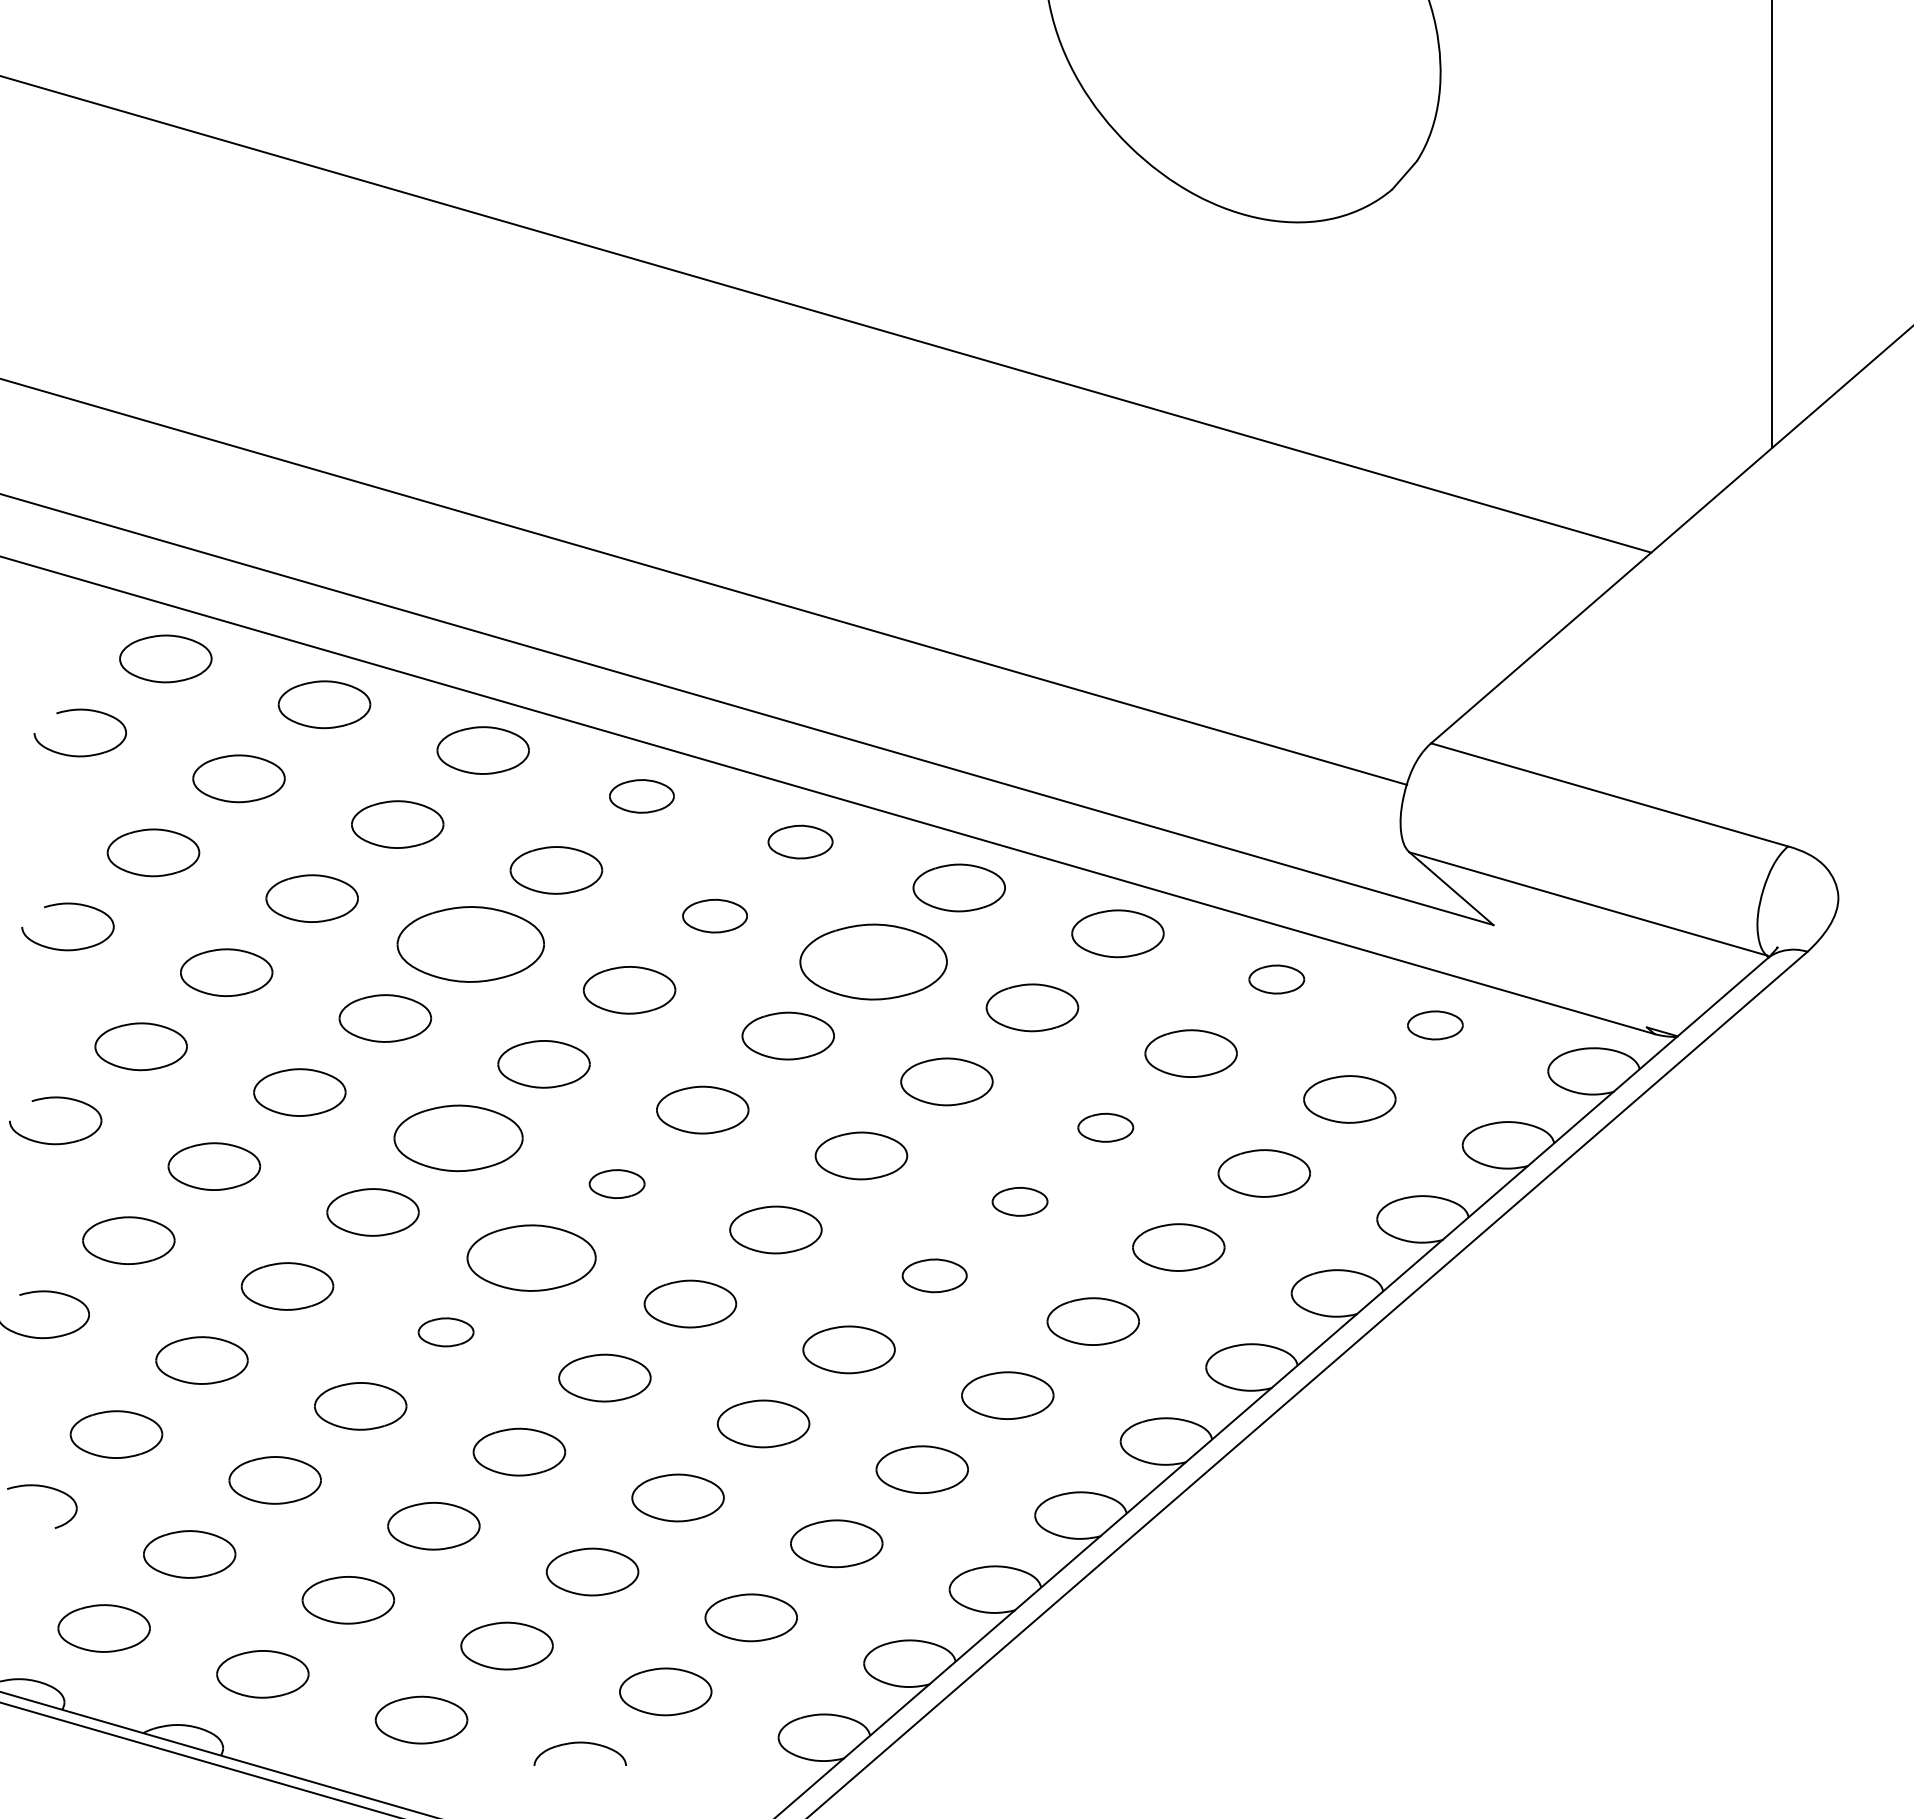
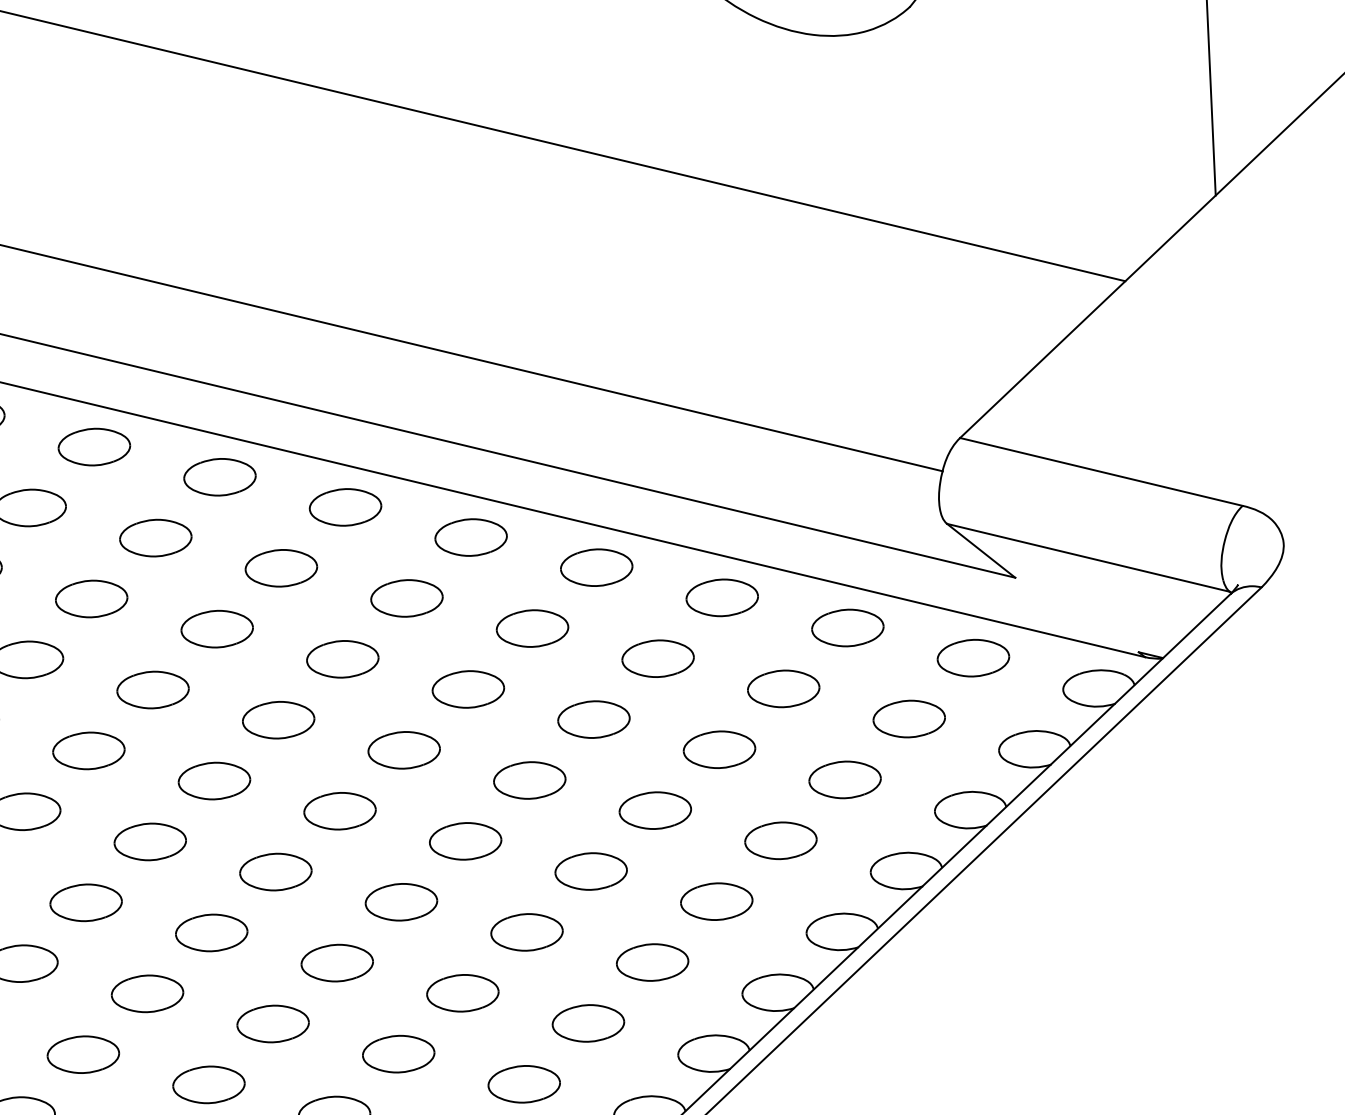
part: (641, 796) -> (345, 507), size x1.43
part: (800, 841) -> (471, 537), size x1.43
part: (714, 915) -> (406, 597), size x1.43
part: (470, 944) -> (216, 629), size x0.62
part: (873, 961) -> (532, 628), size x0.62
part: (1276, 979) -> (847, 627), size x1.67
part: (1435, 1025) -> (973, 658), size x1.67
part: (1105, 1127) -> (719, 749), size x1.67
part: (458, 1138) -> (214, 781), size x0.71
part: (616, 1183) -> (339, 810), size x1.67
part: (1019, 1201) -> (654, 810), size x1.67
part: (531, 1258) -> (275, 872), size x0.71
part: (934, 1275) -> (591, 871), size x1.43
part: (445, 1332) -> (211, 933), size x1.67

